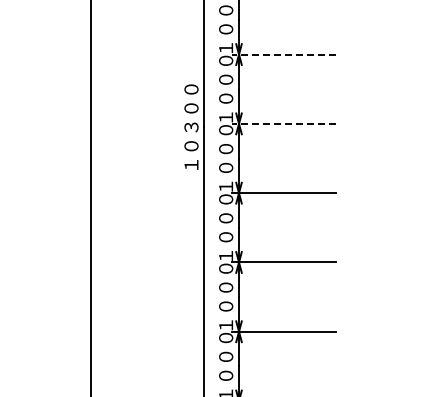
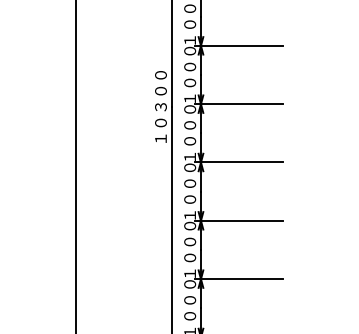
line: (284, 54) -> (239, 45), dashed -> solid
line: (284, 123) -> (239, 103), dashed -> solid

